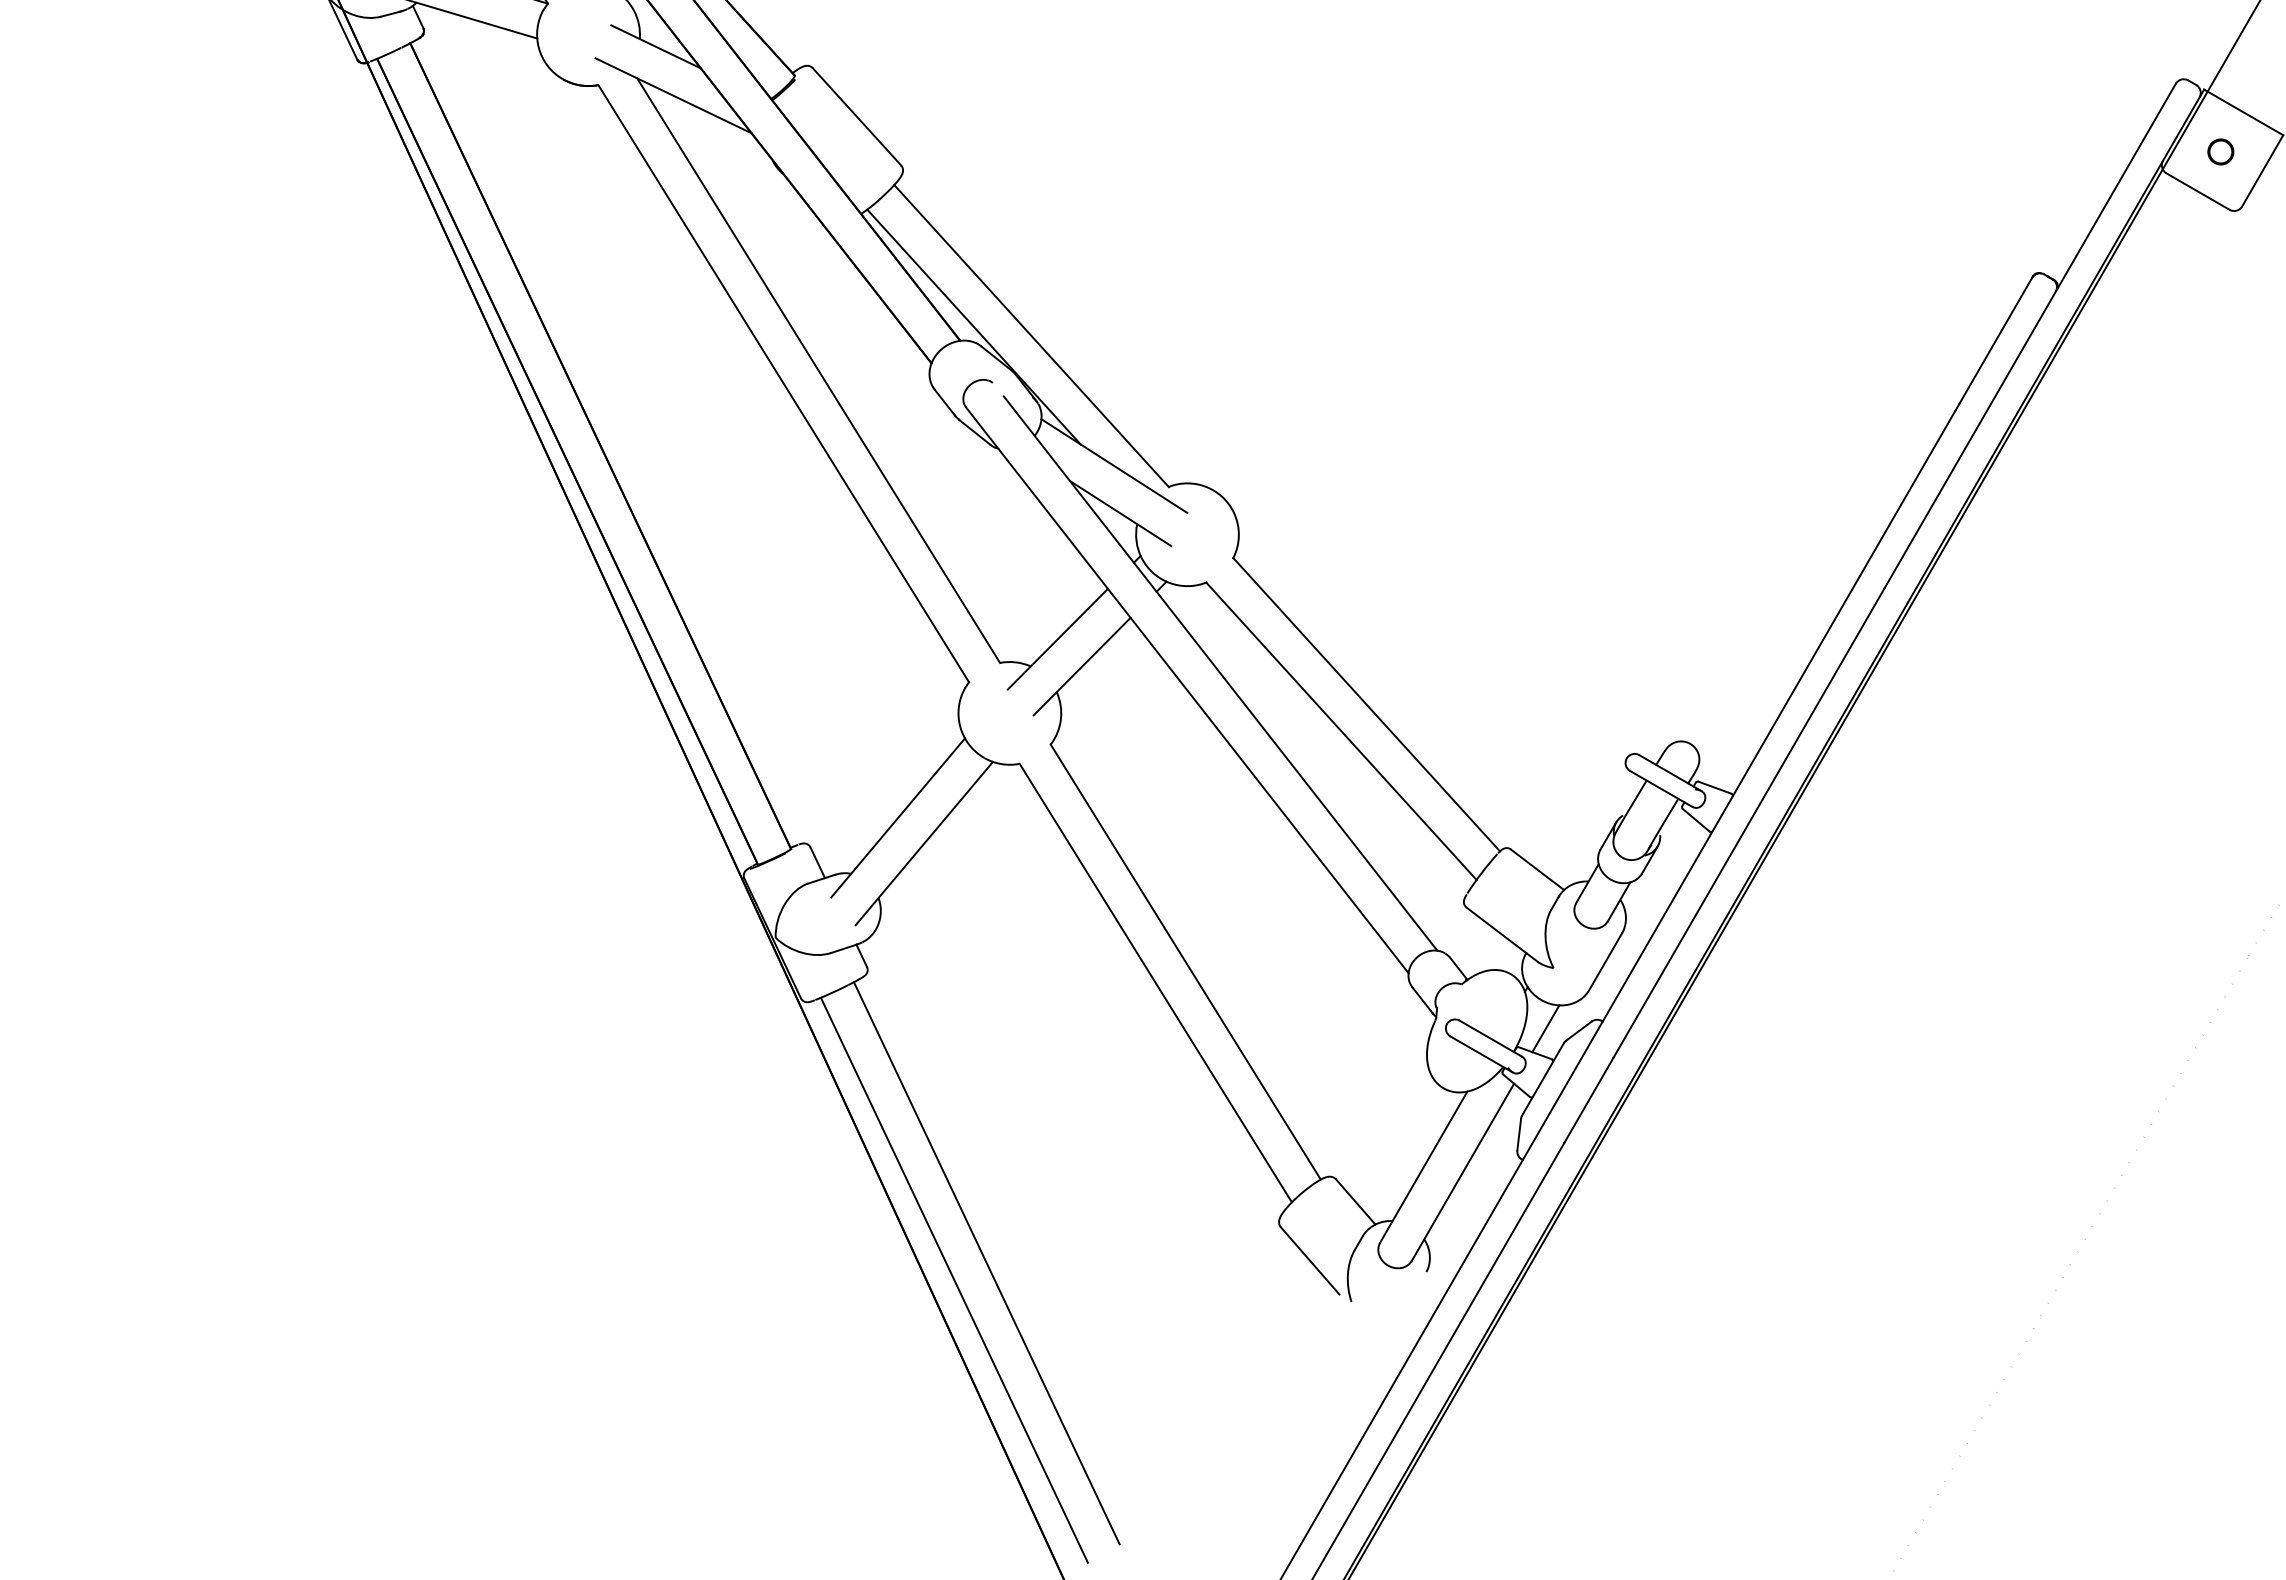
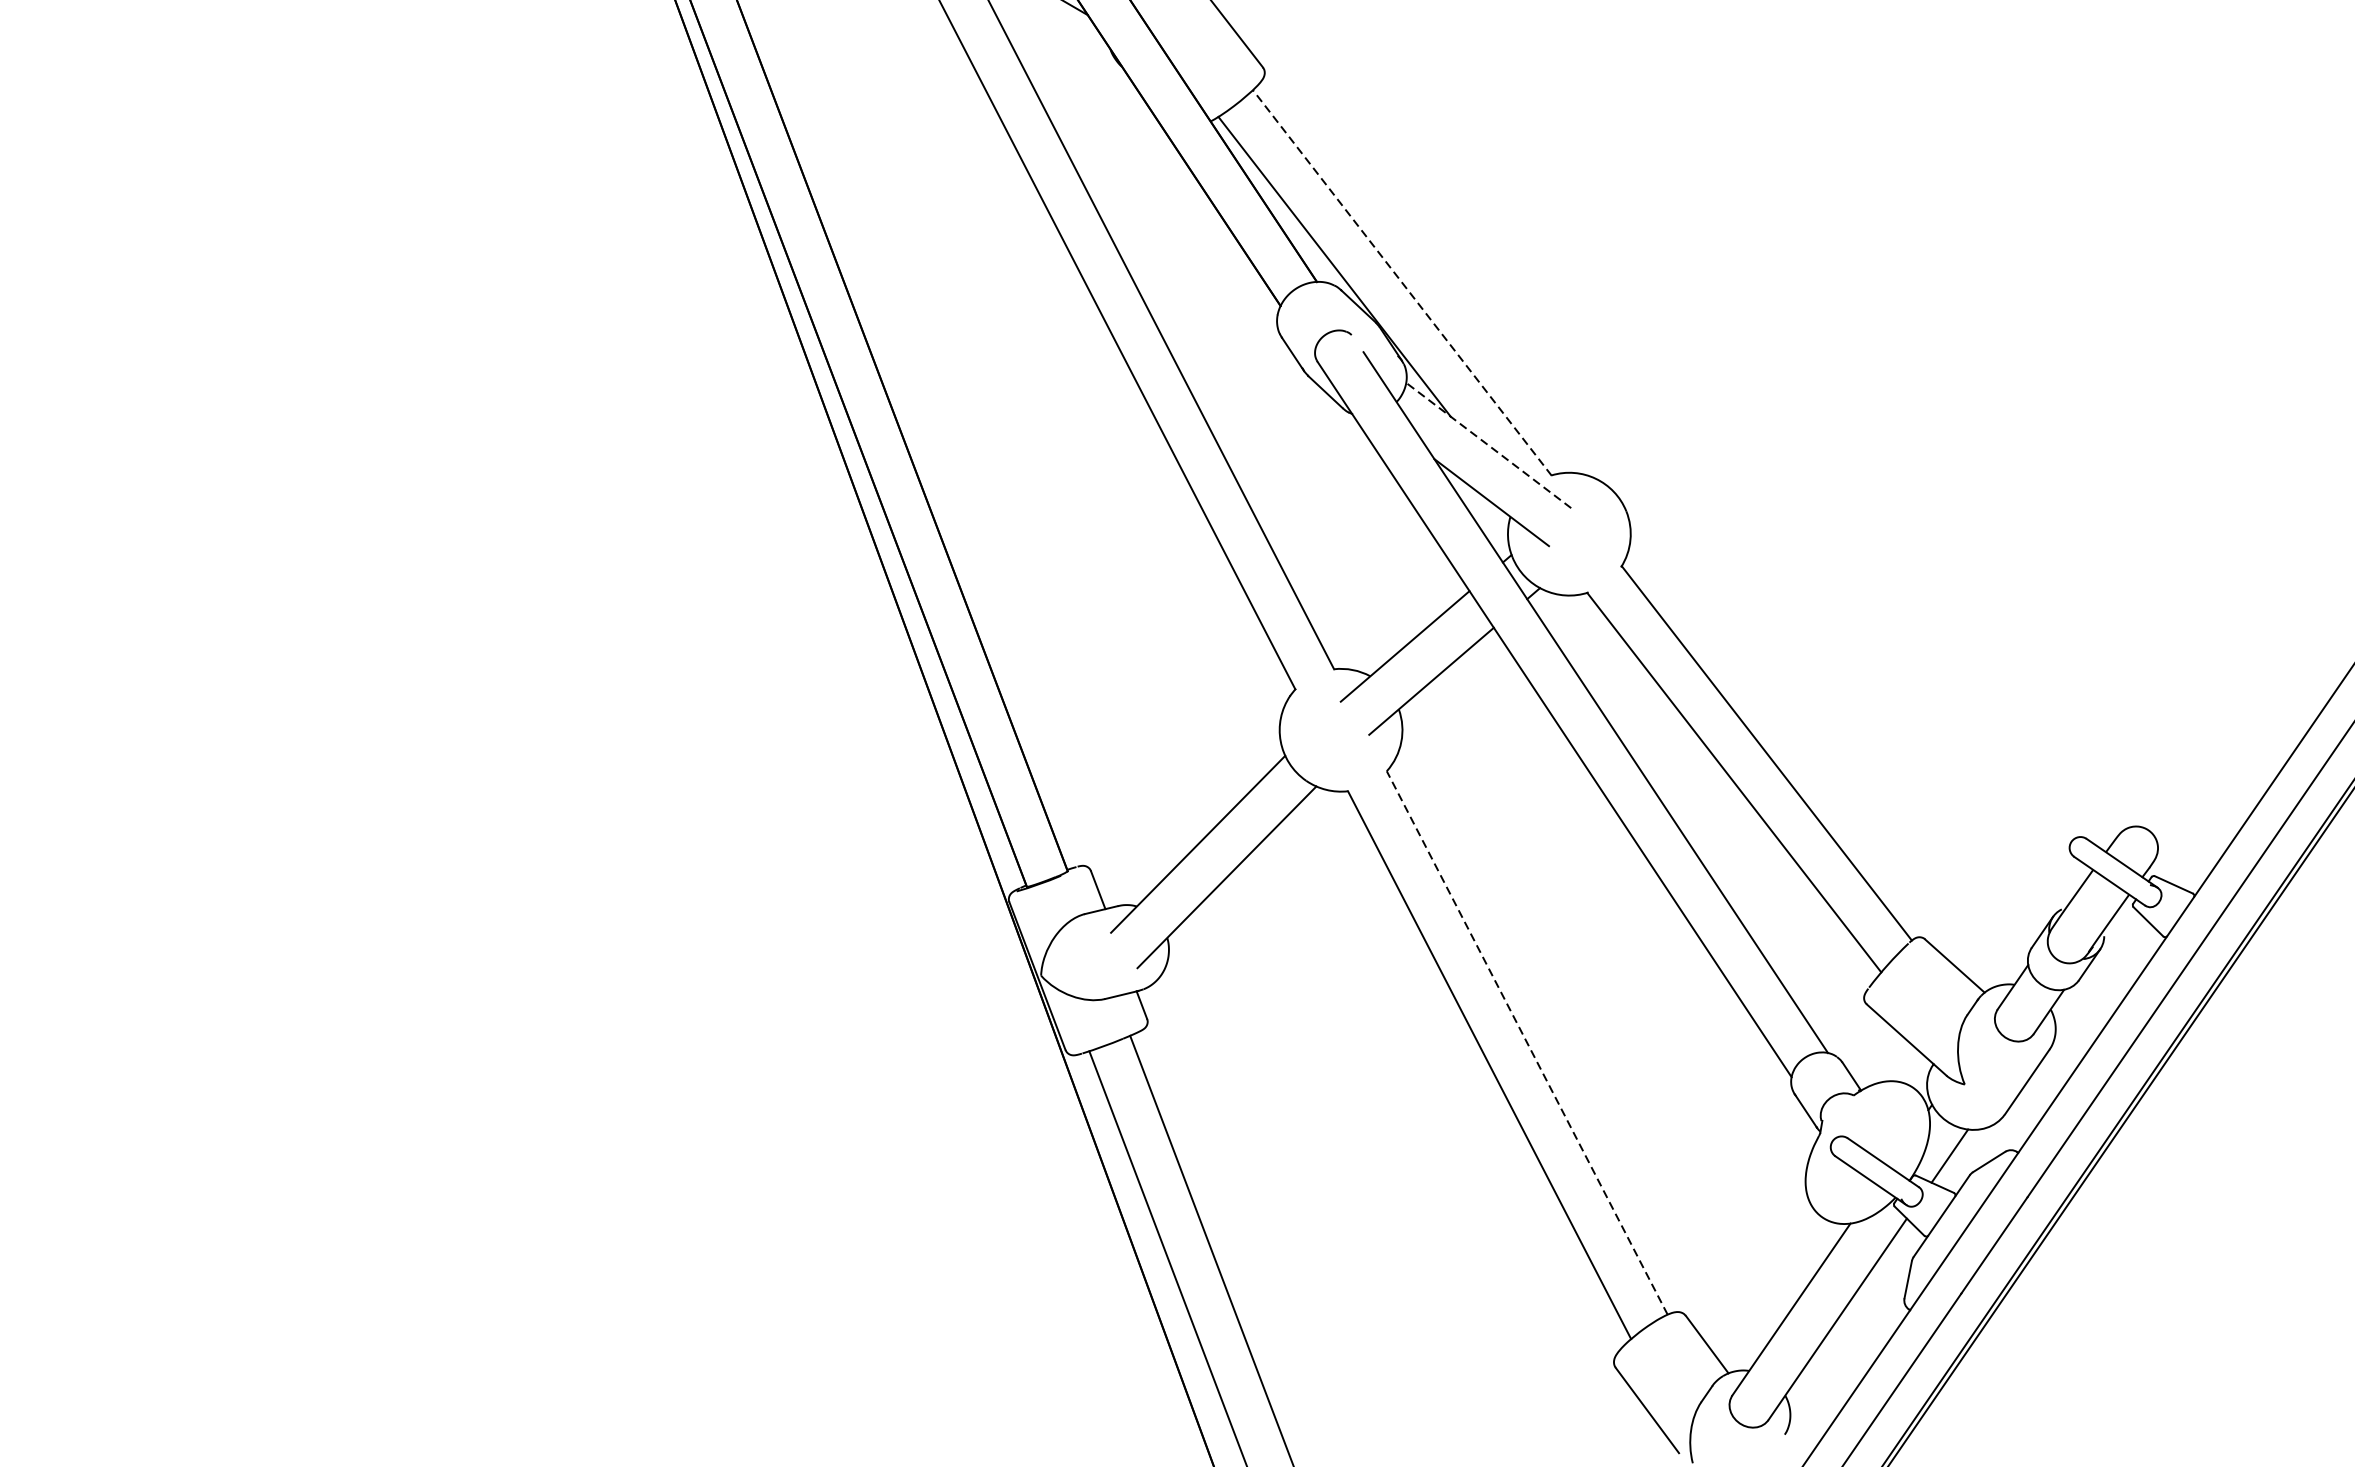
line: (1031, 335) -> (1402, 282), solid -> dashed
line: (1114, 466) -> (1488, 446), solid -> dashed
line: (1185, 961) -> (1526, 1042), solid -> dashed

